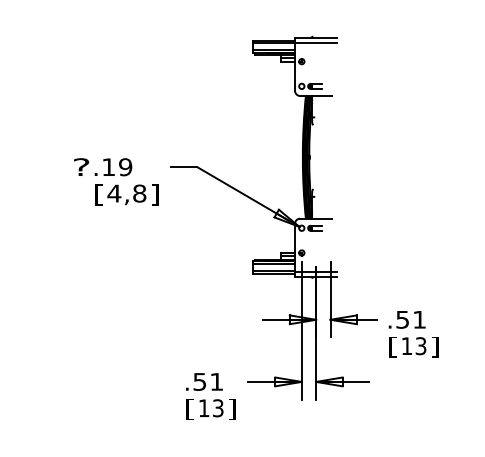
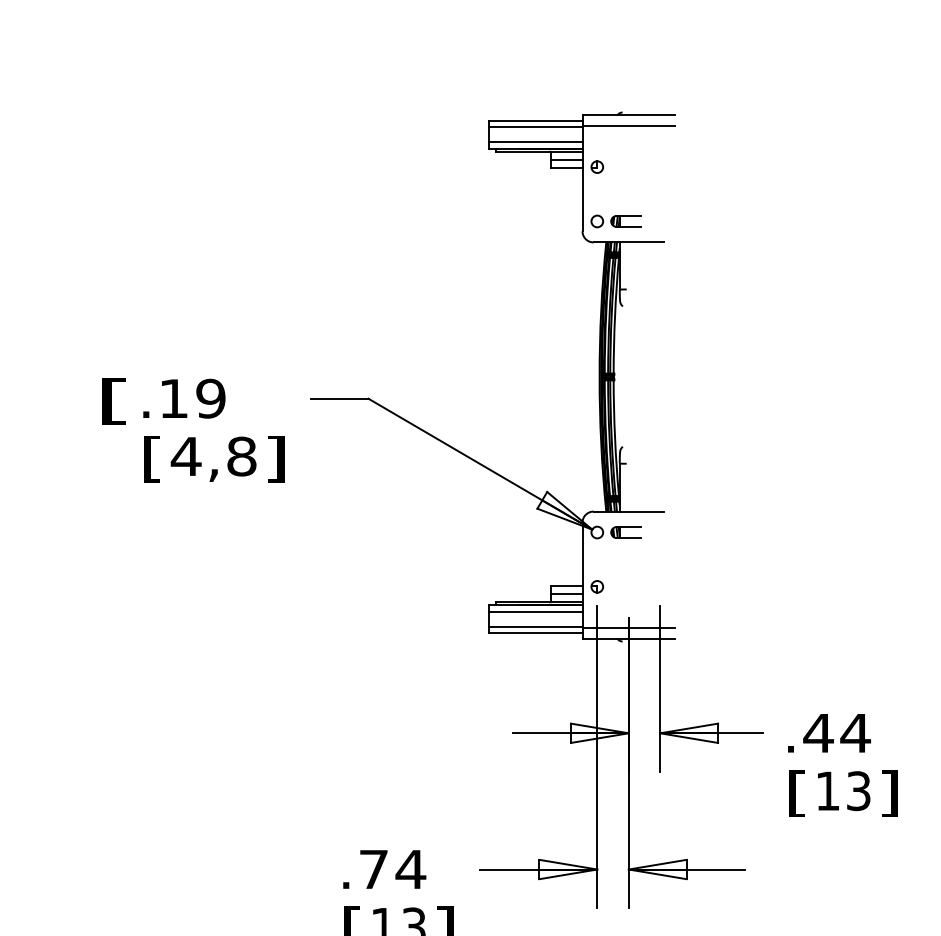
text: (81, 168) -> (114, 401), ? -> [
text: (410, 319) -> (835, 732), .51 -> .44
text: (208, 381) -> (392, 868), .51 -> .74

